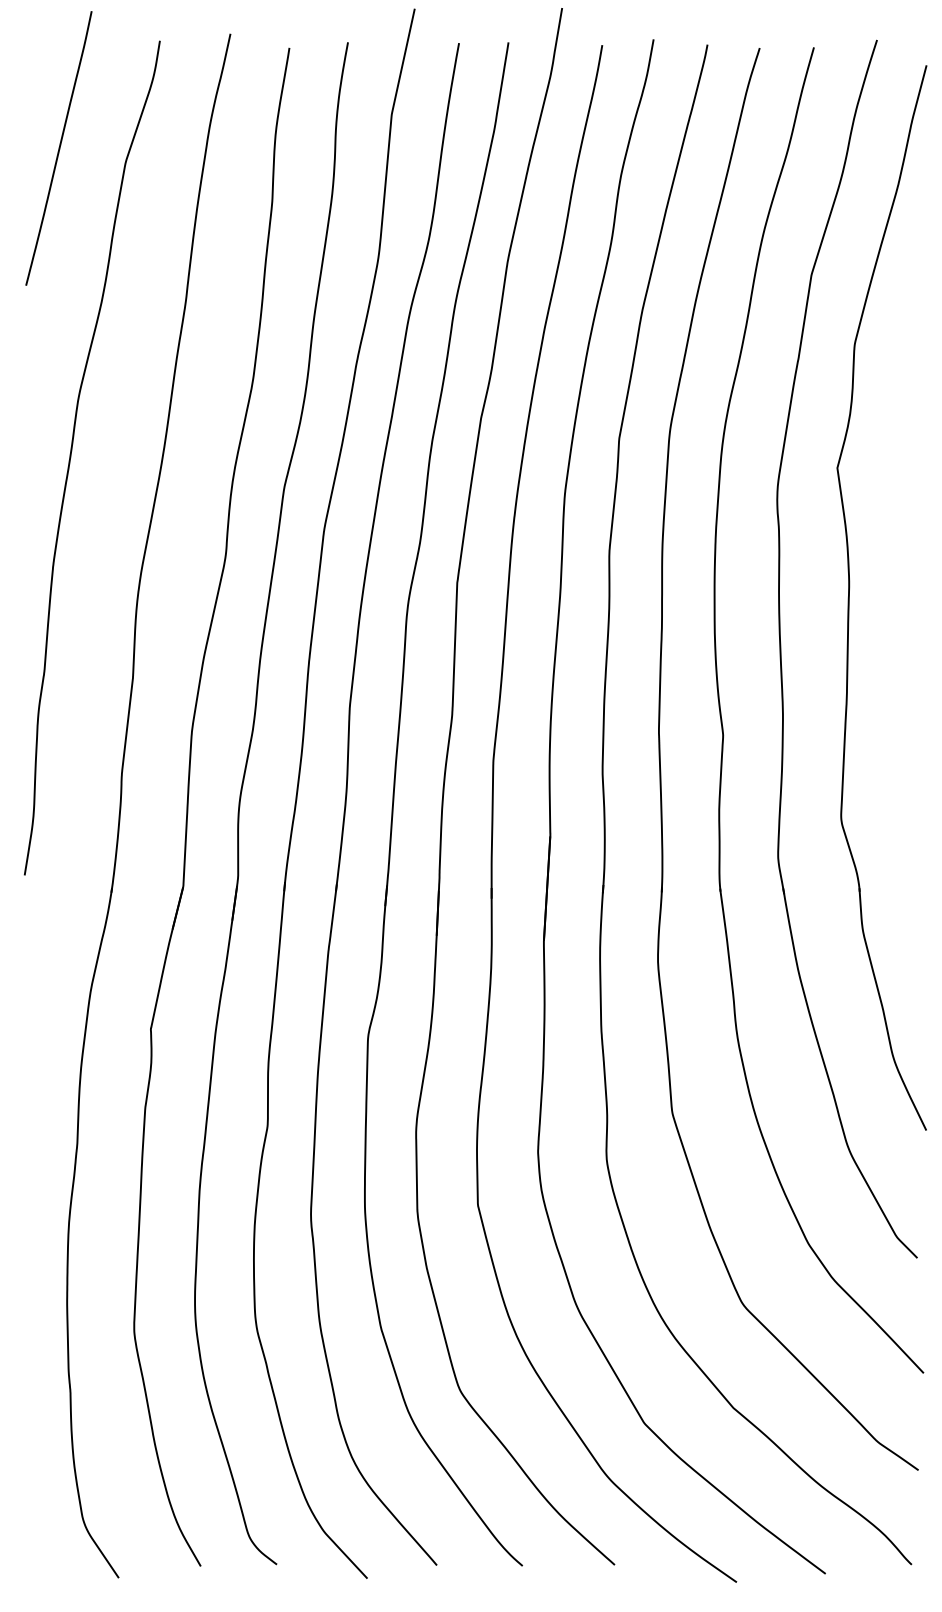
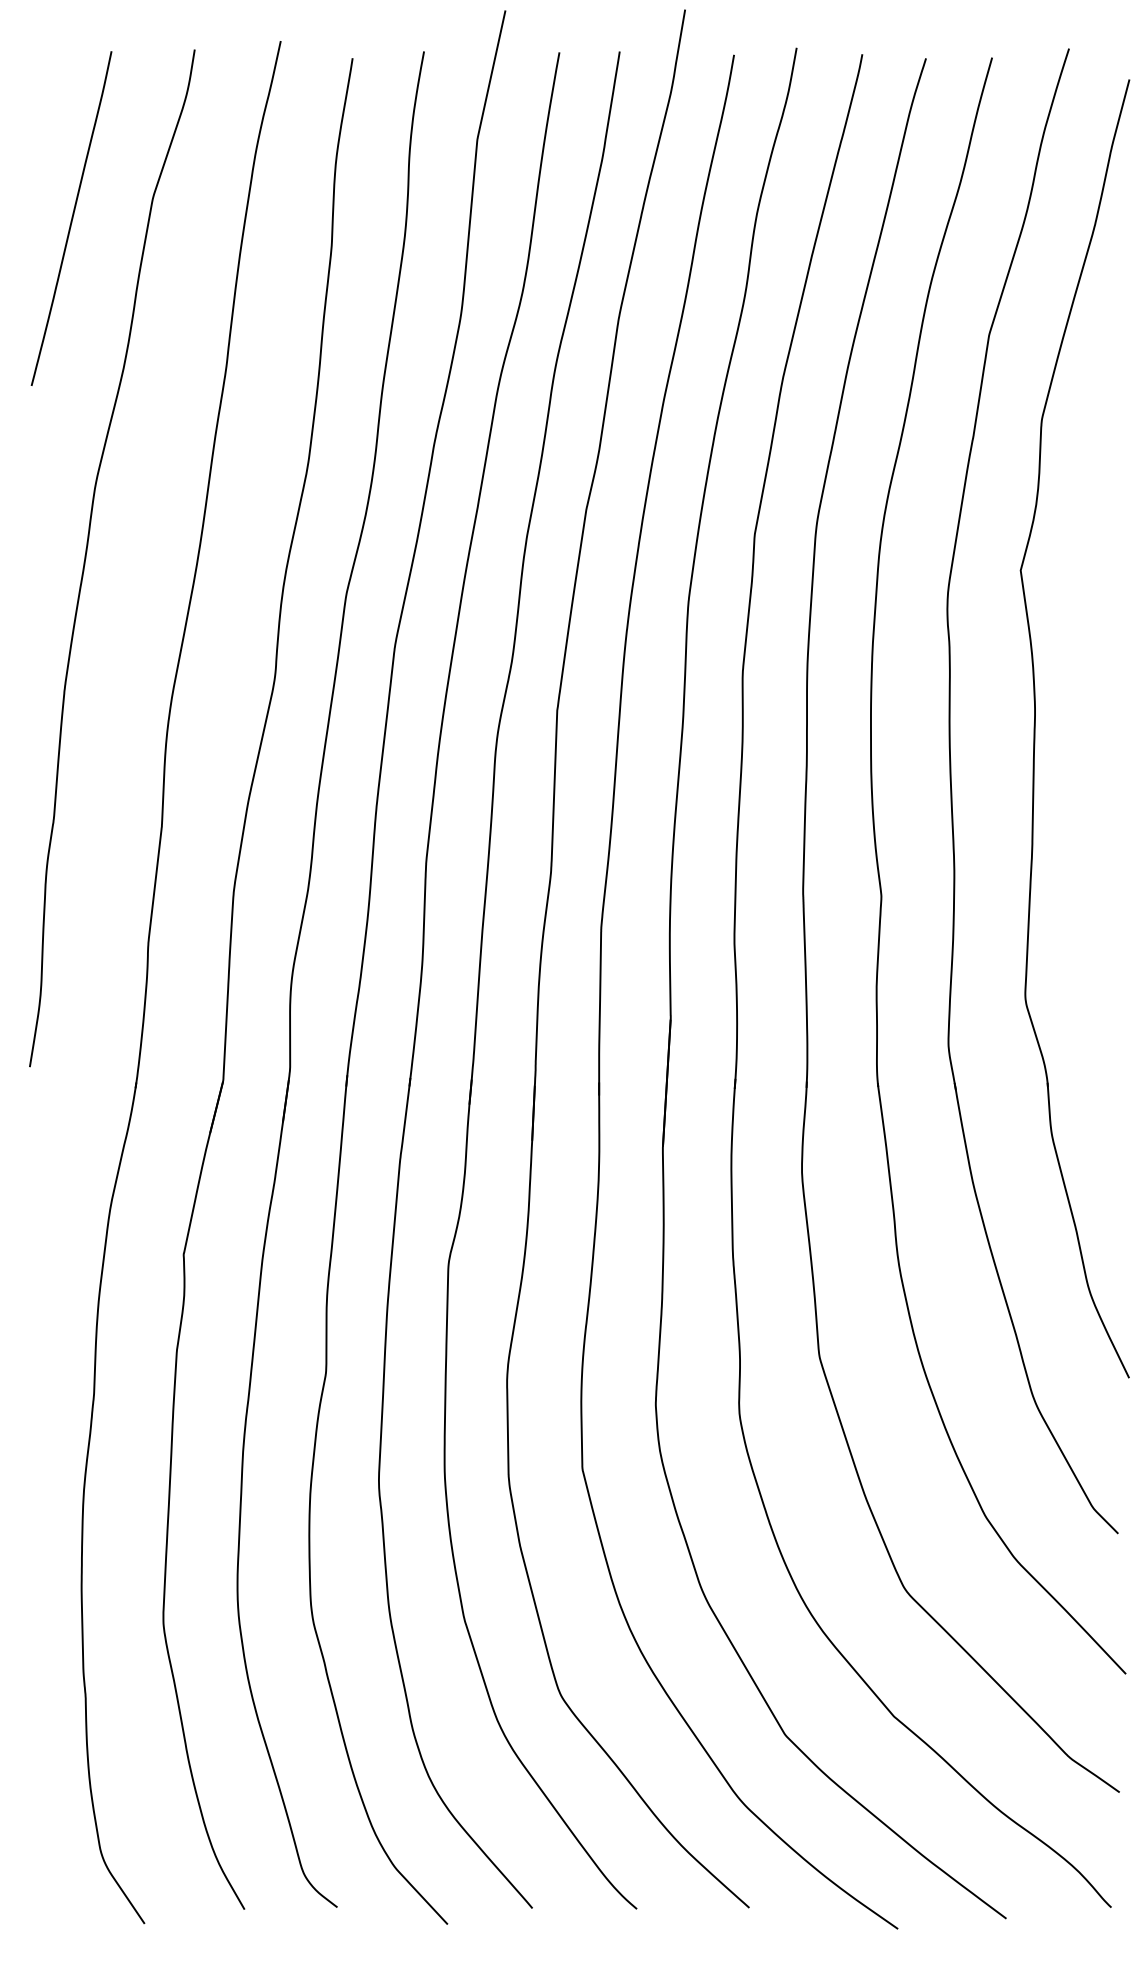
line: (58, 148) -> (71, 218), moved

